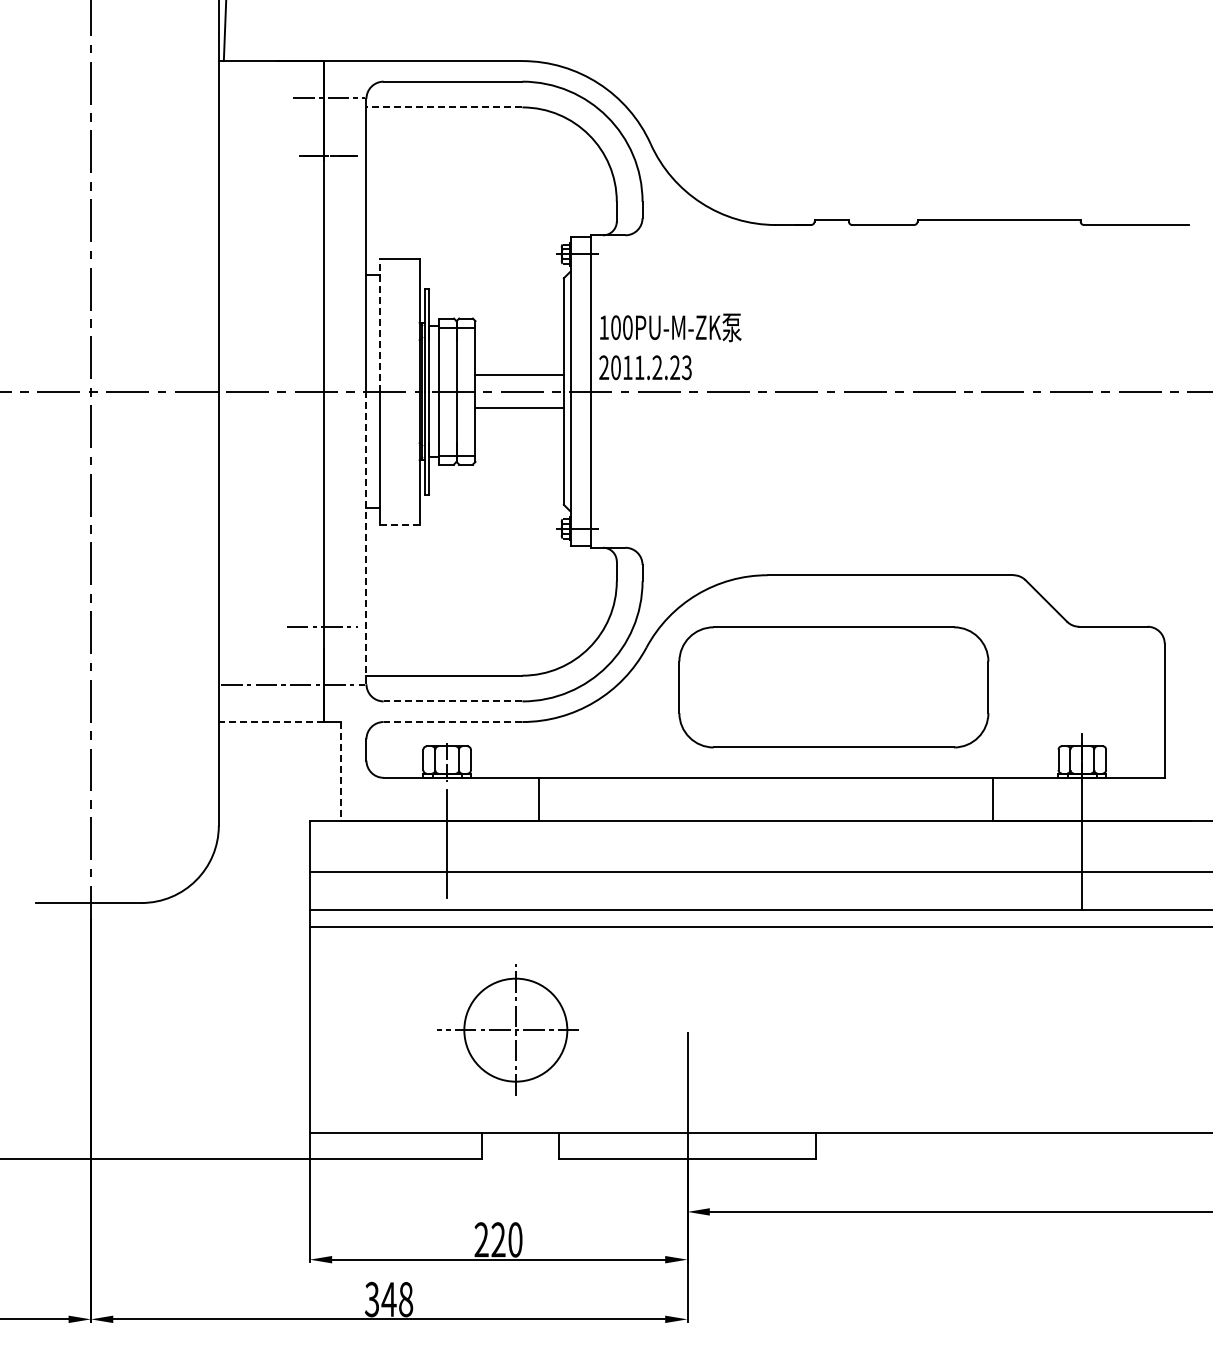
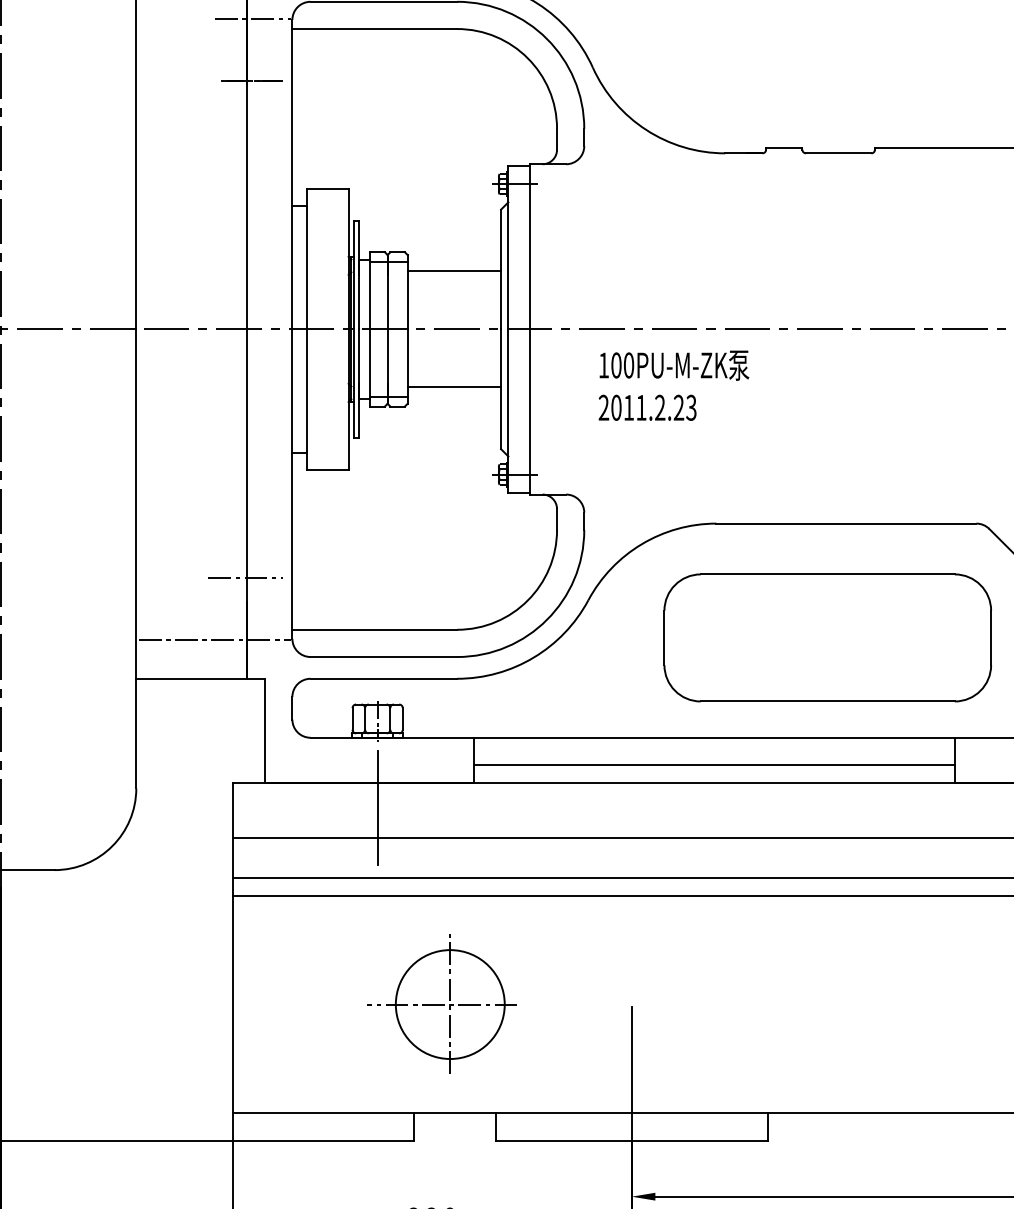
line: (444, 107) -> (374, 29), dashed -> solid
line: (380, 325) -> (307, 259), dashed -> solid
text: (670, 346) -> (674, 385), moved
line: (519, 374) -> (454, 271), moved
line: (519, 408) -> (454, 387), moved
line: (399, 524) -> (327, 469), dashed -> solid
line: (366, 537) -> (292, 483), dashed -> solid
part: (833, 687) -> (827, 638), moved
line: (452, 701) -> (383, 657), dashed -> solid
line: (270, 722) -> (190, 679), dashed -> solid
line: (452, 722) -> (383, 679), dashed -> solid
line: (340, 771) -> (264, 731), dashed -> solid
line: (765, 803) -> (714, 764), added

